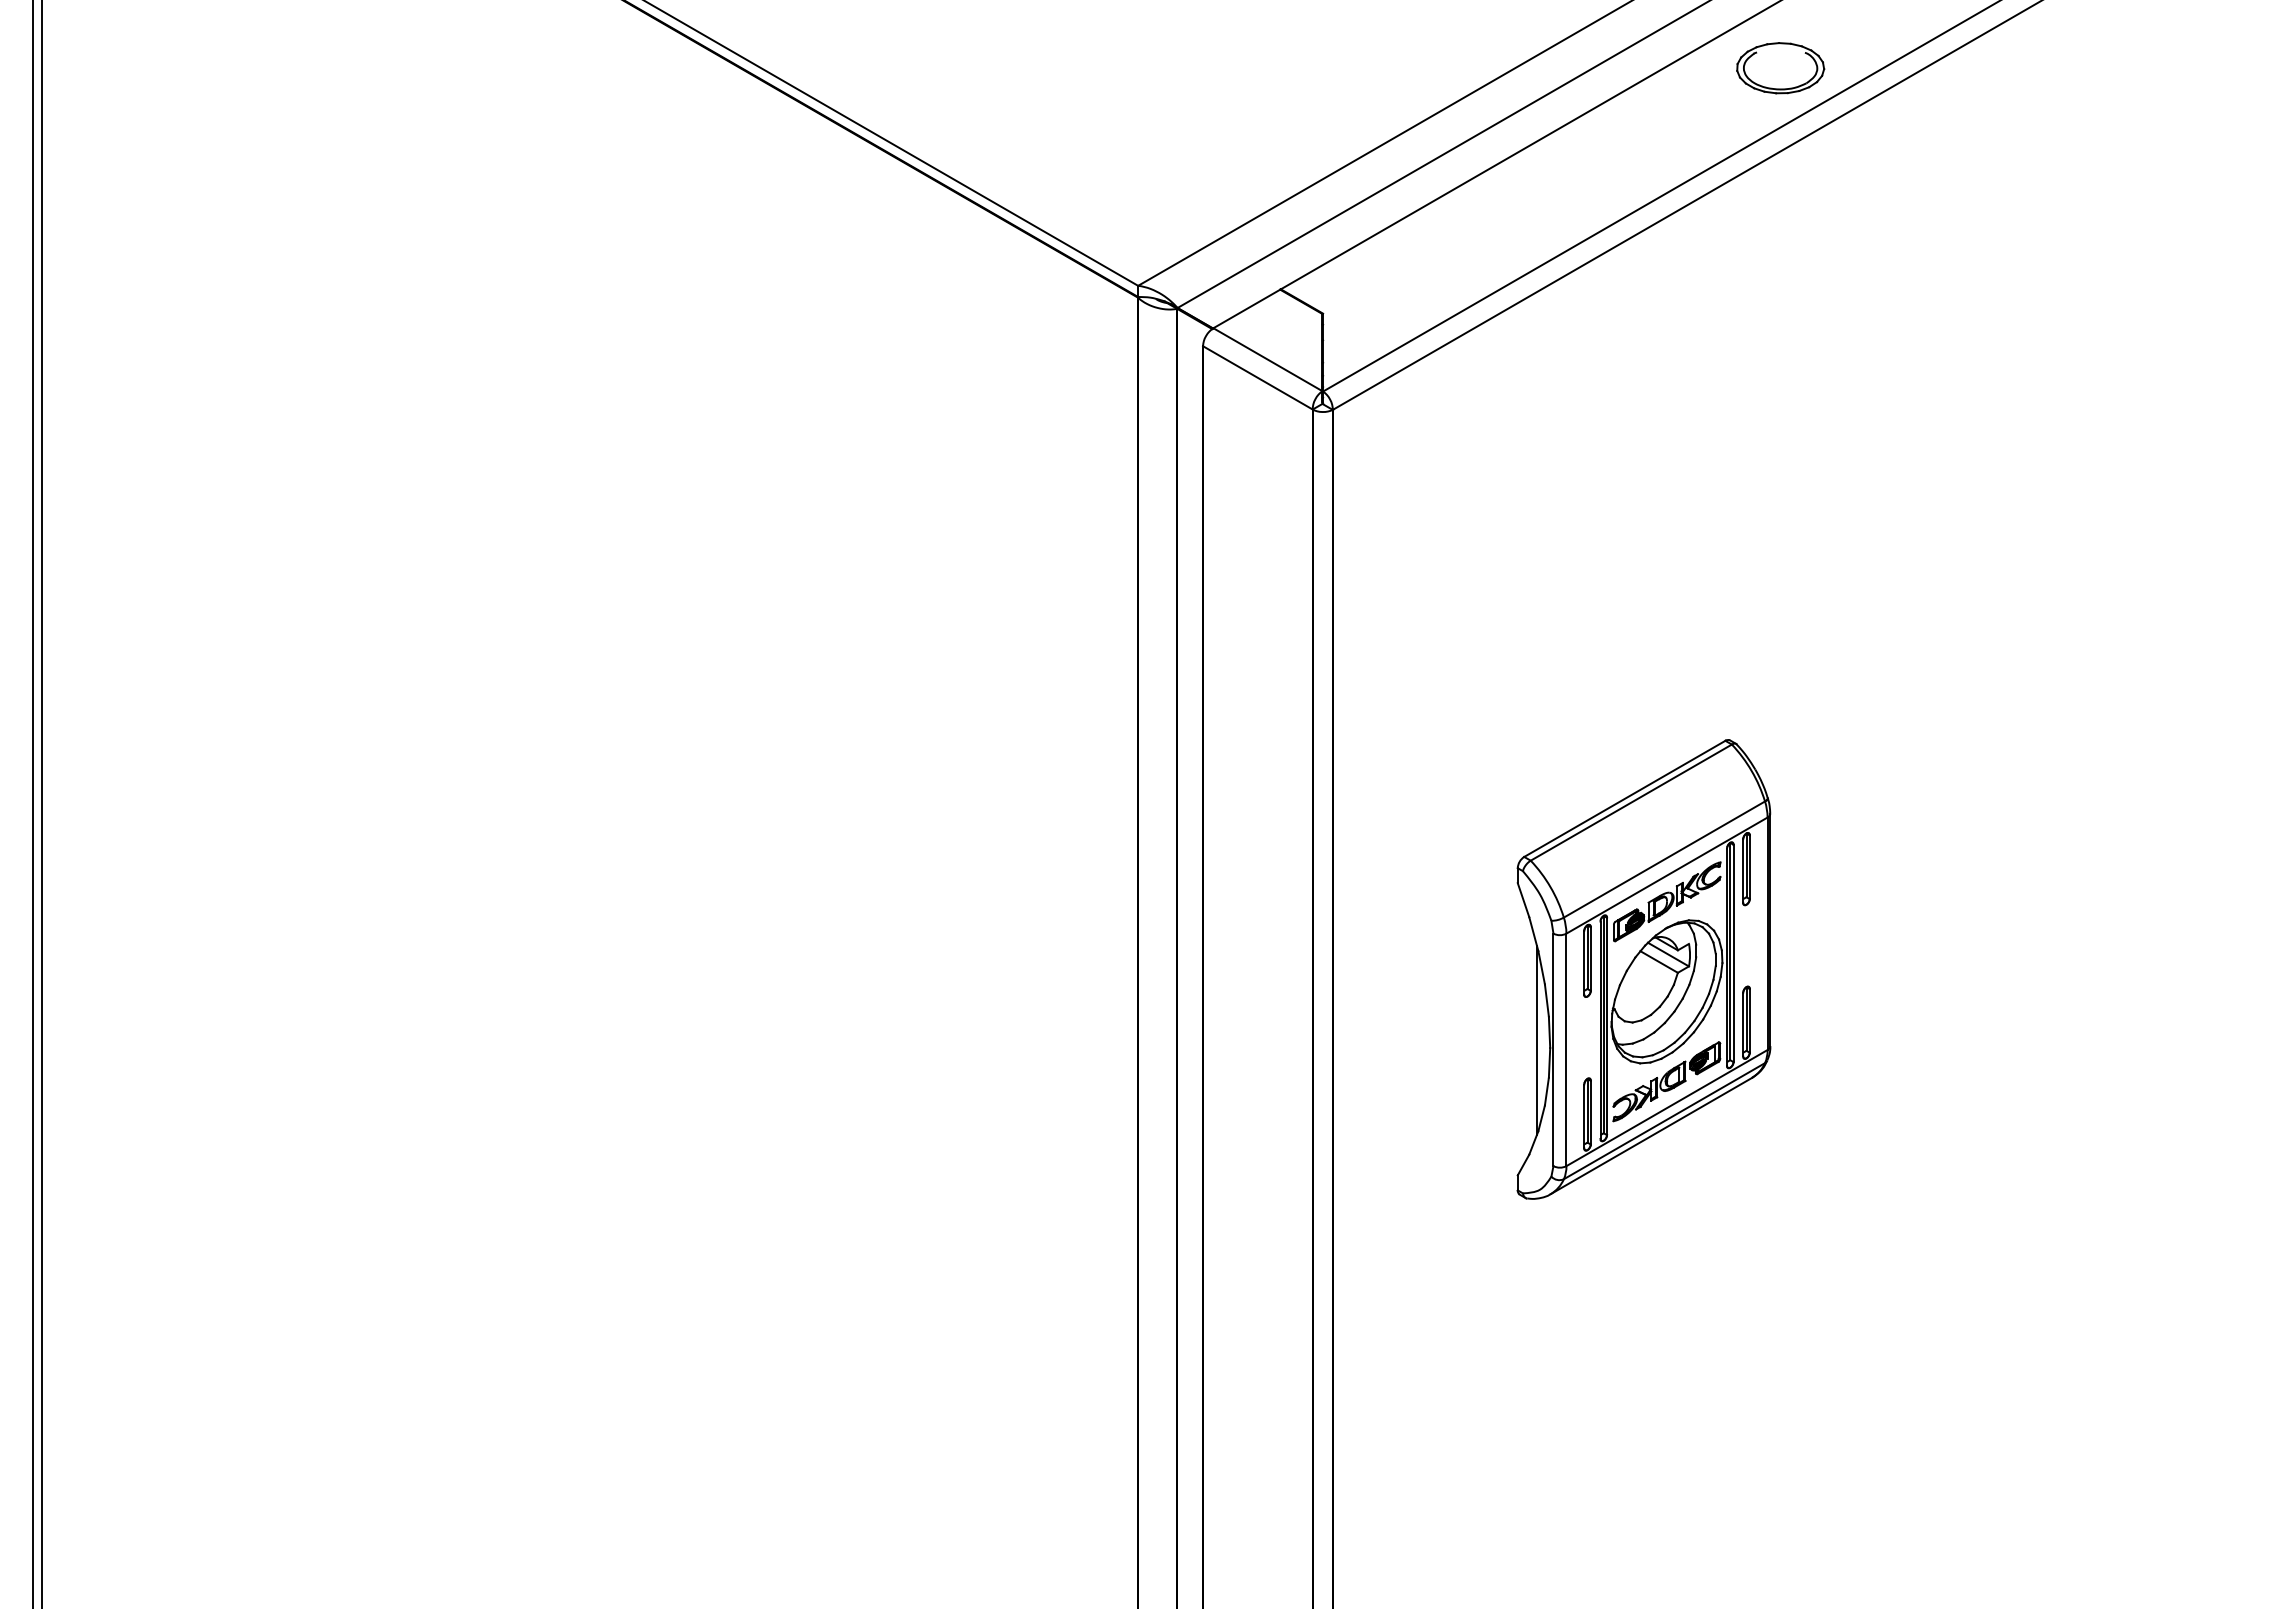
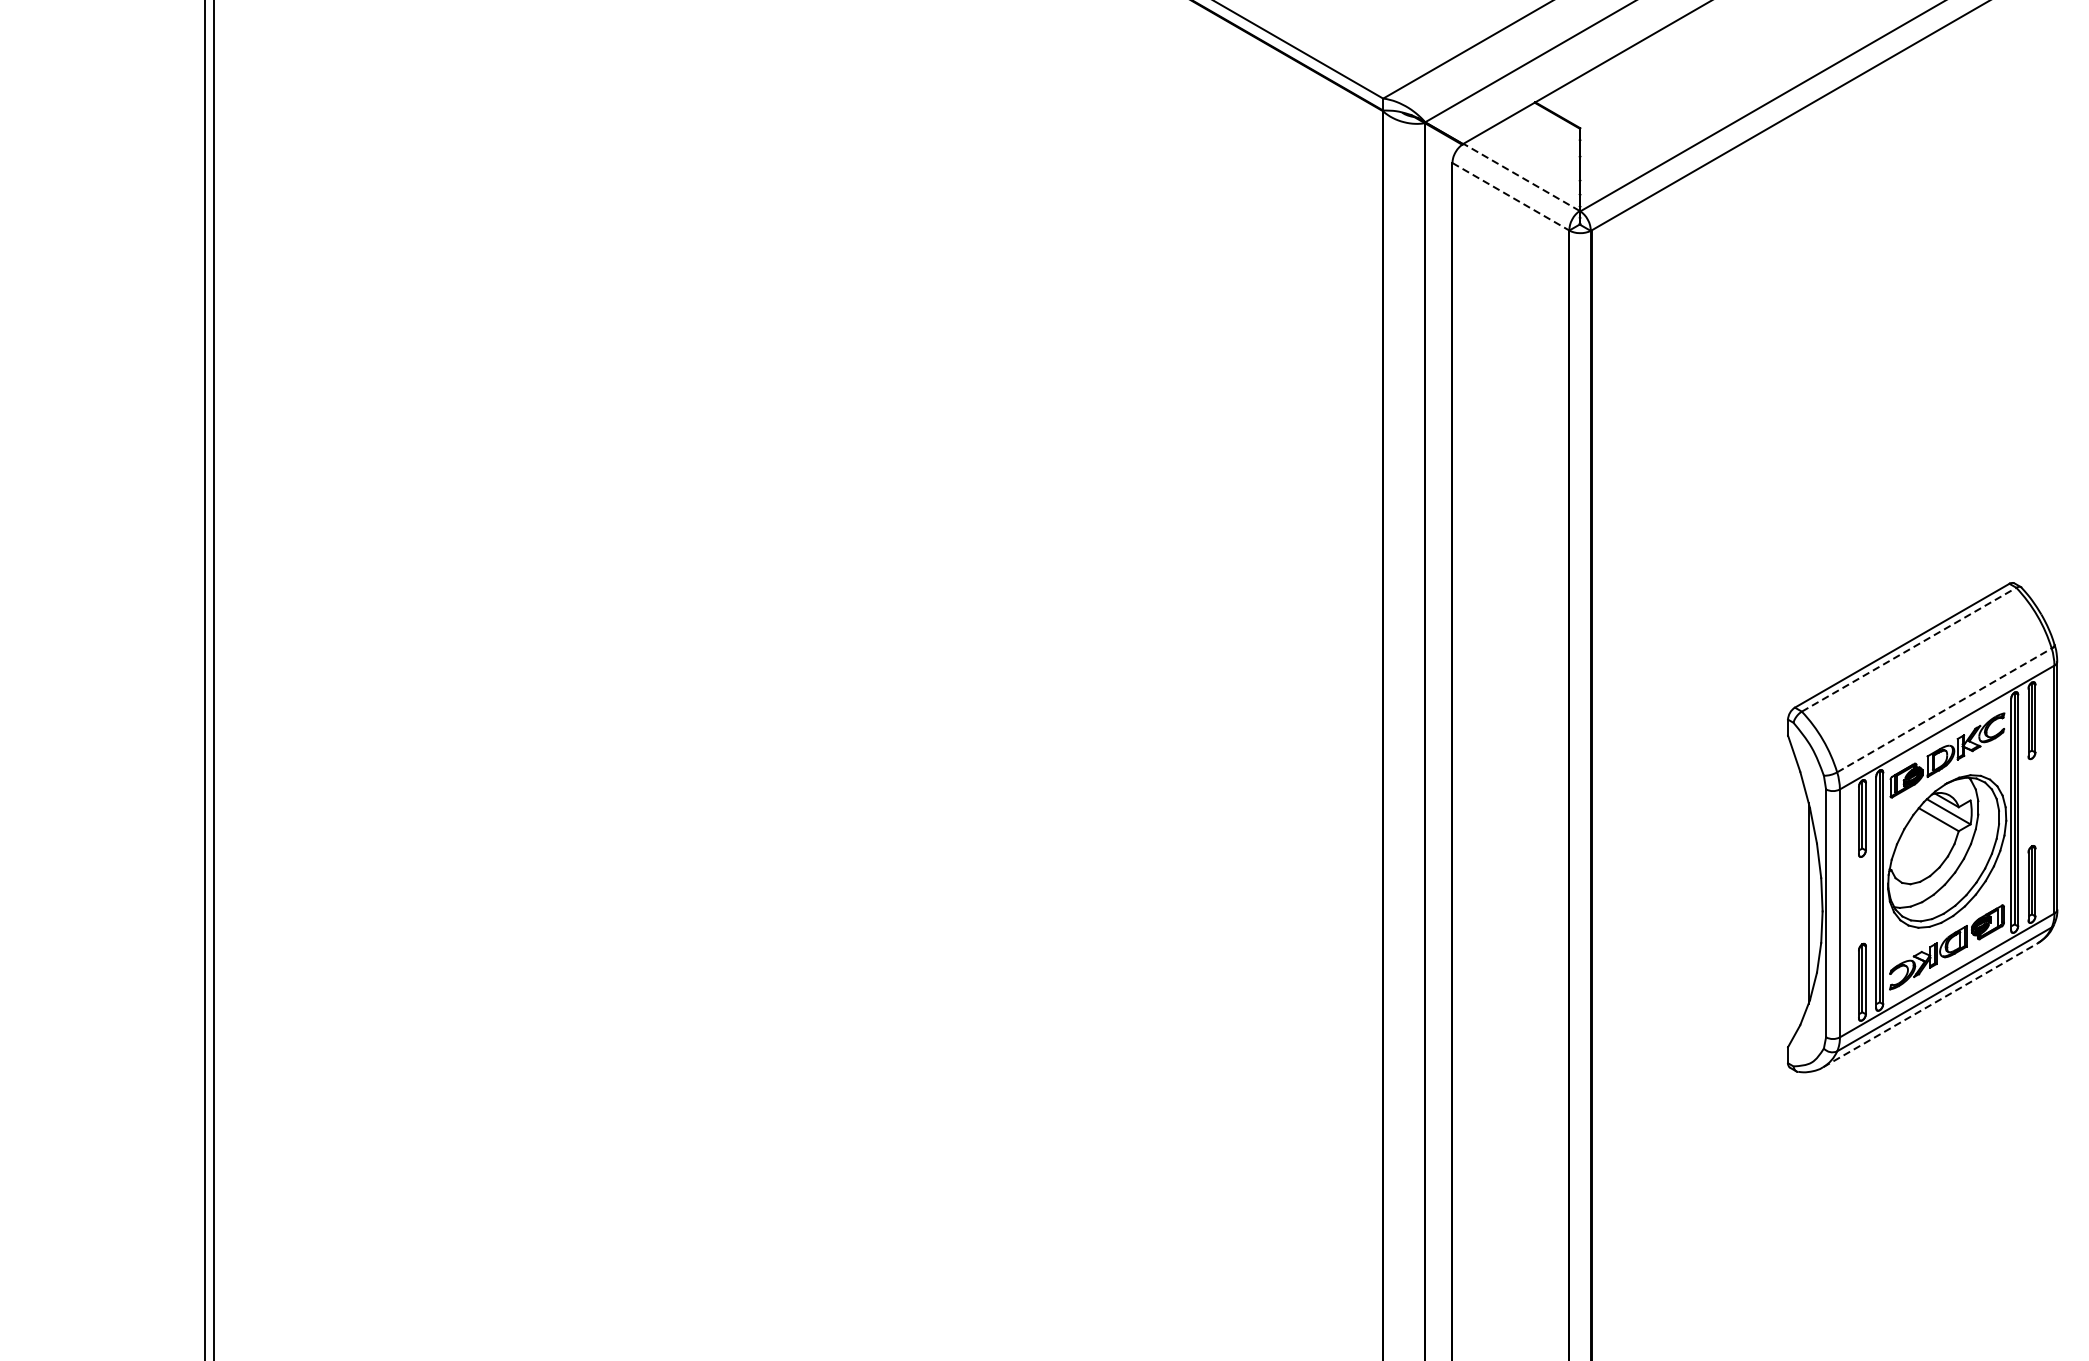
line: (1267, 359) -> (1521, 177), solid -> dashed
line: (1258, 378) -> (1511, 197), solid -> dashed
line: (1631, 802) -> (1909, 649), solid -> dashed
line: (1664, 859) -> (1944, 710), solid -> dashed
line: (1651, 1135) -> (1930, 1004), solid -> dashed

